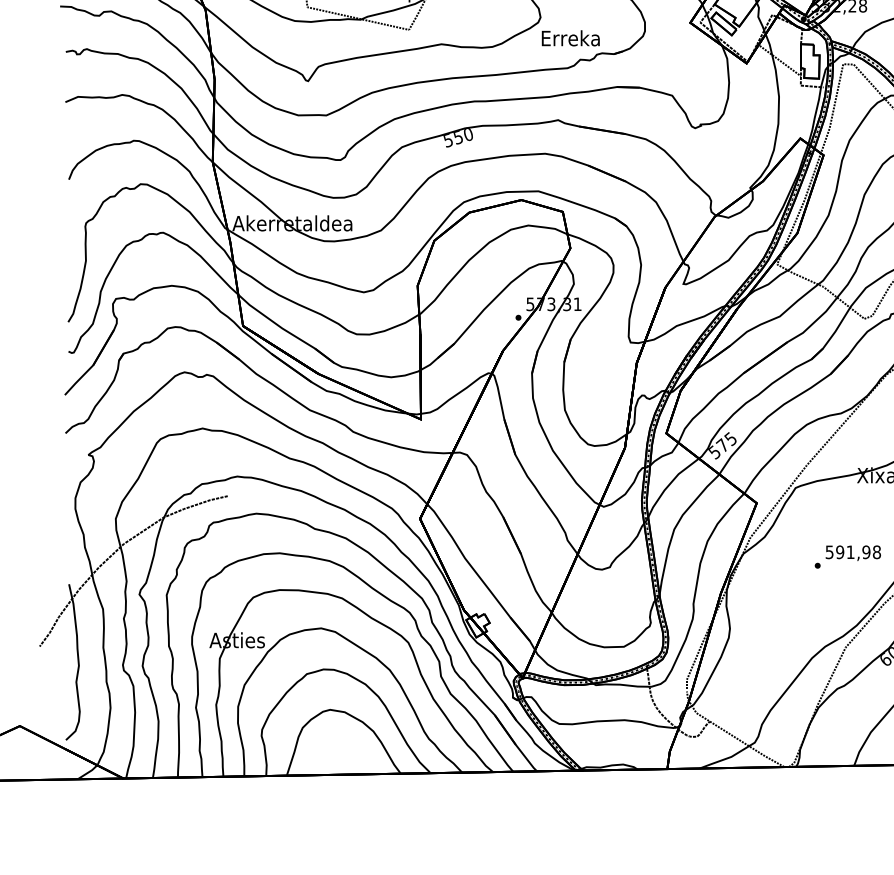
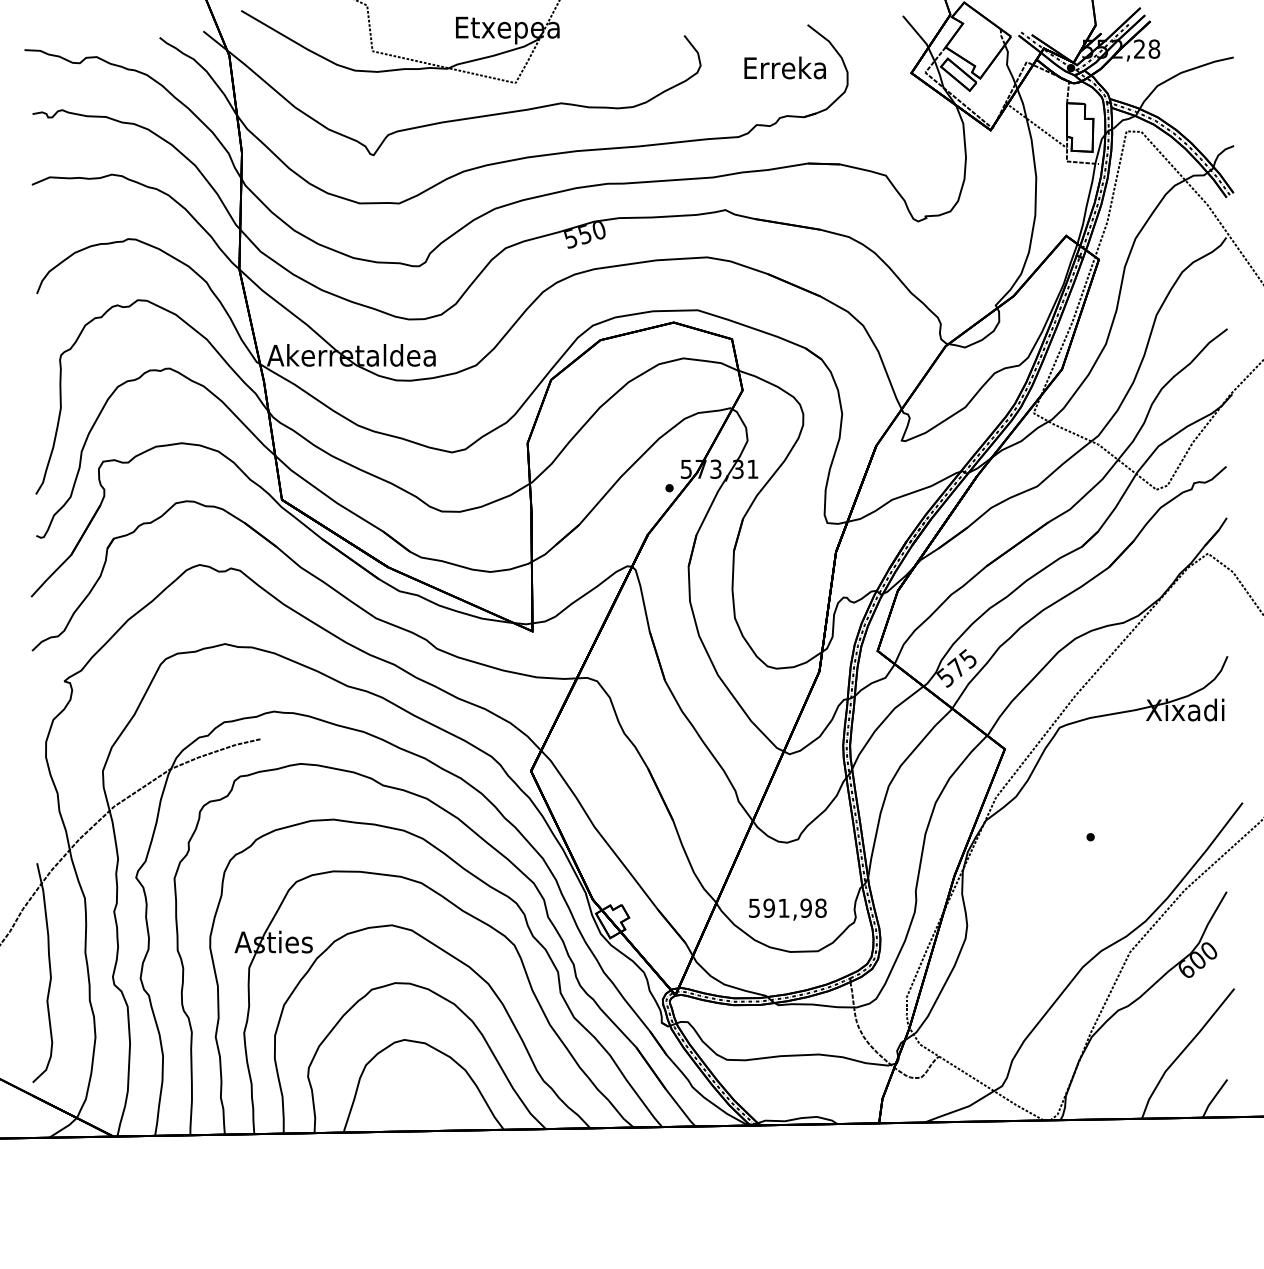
text: (570, 38) -> (784, 67), moved
text: (853, 553) -> (787, 909), moved

